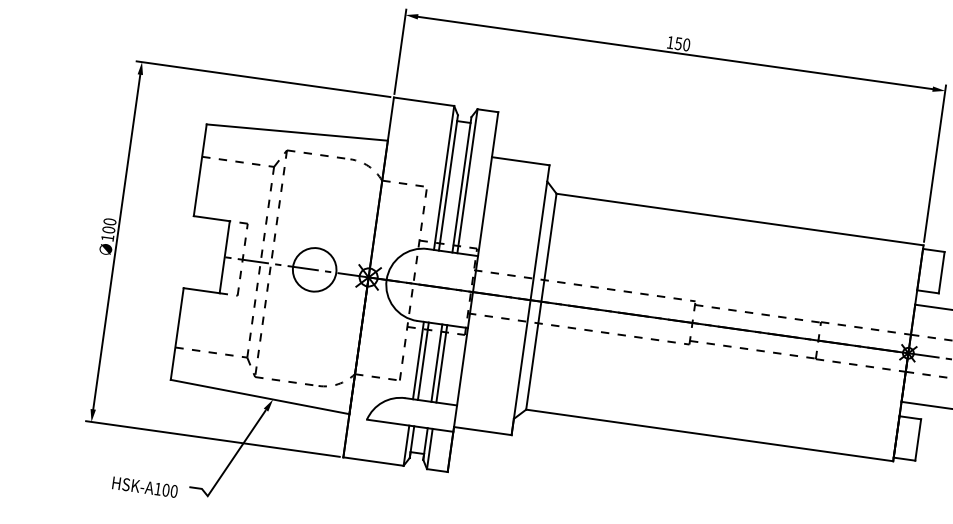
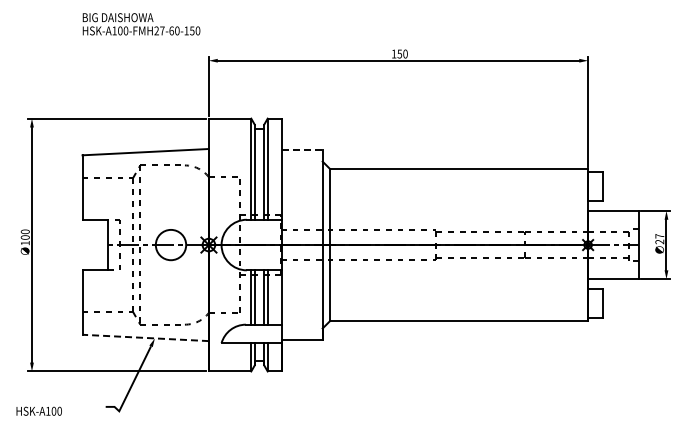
line: (520, 161) -> (302, 150), solid -> dashed
line: (259, 396) -> (145, 337), solid -> dashed
text: (144, 486) -> (38, 410), moved

